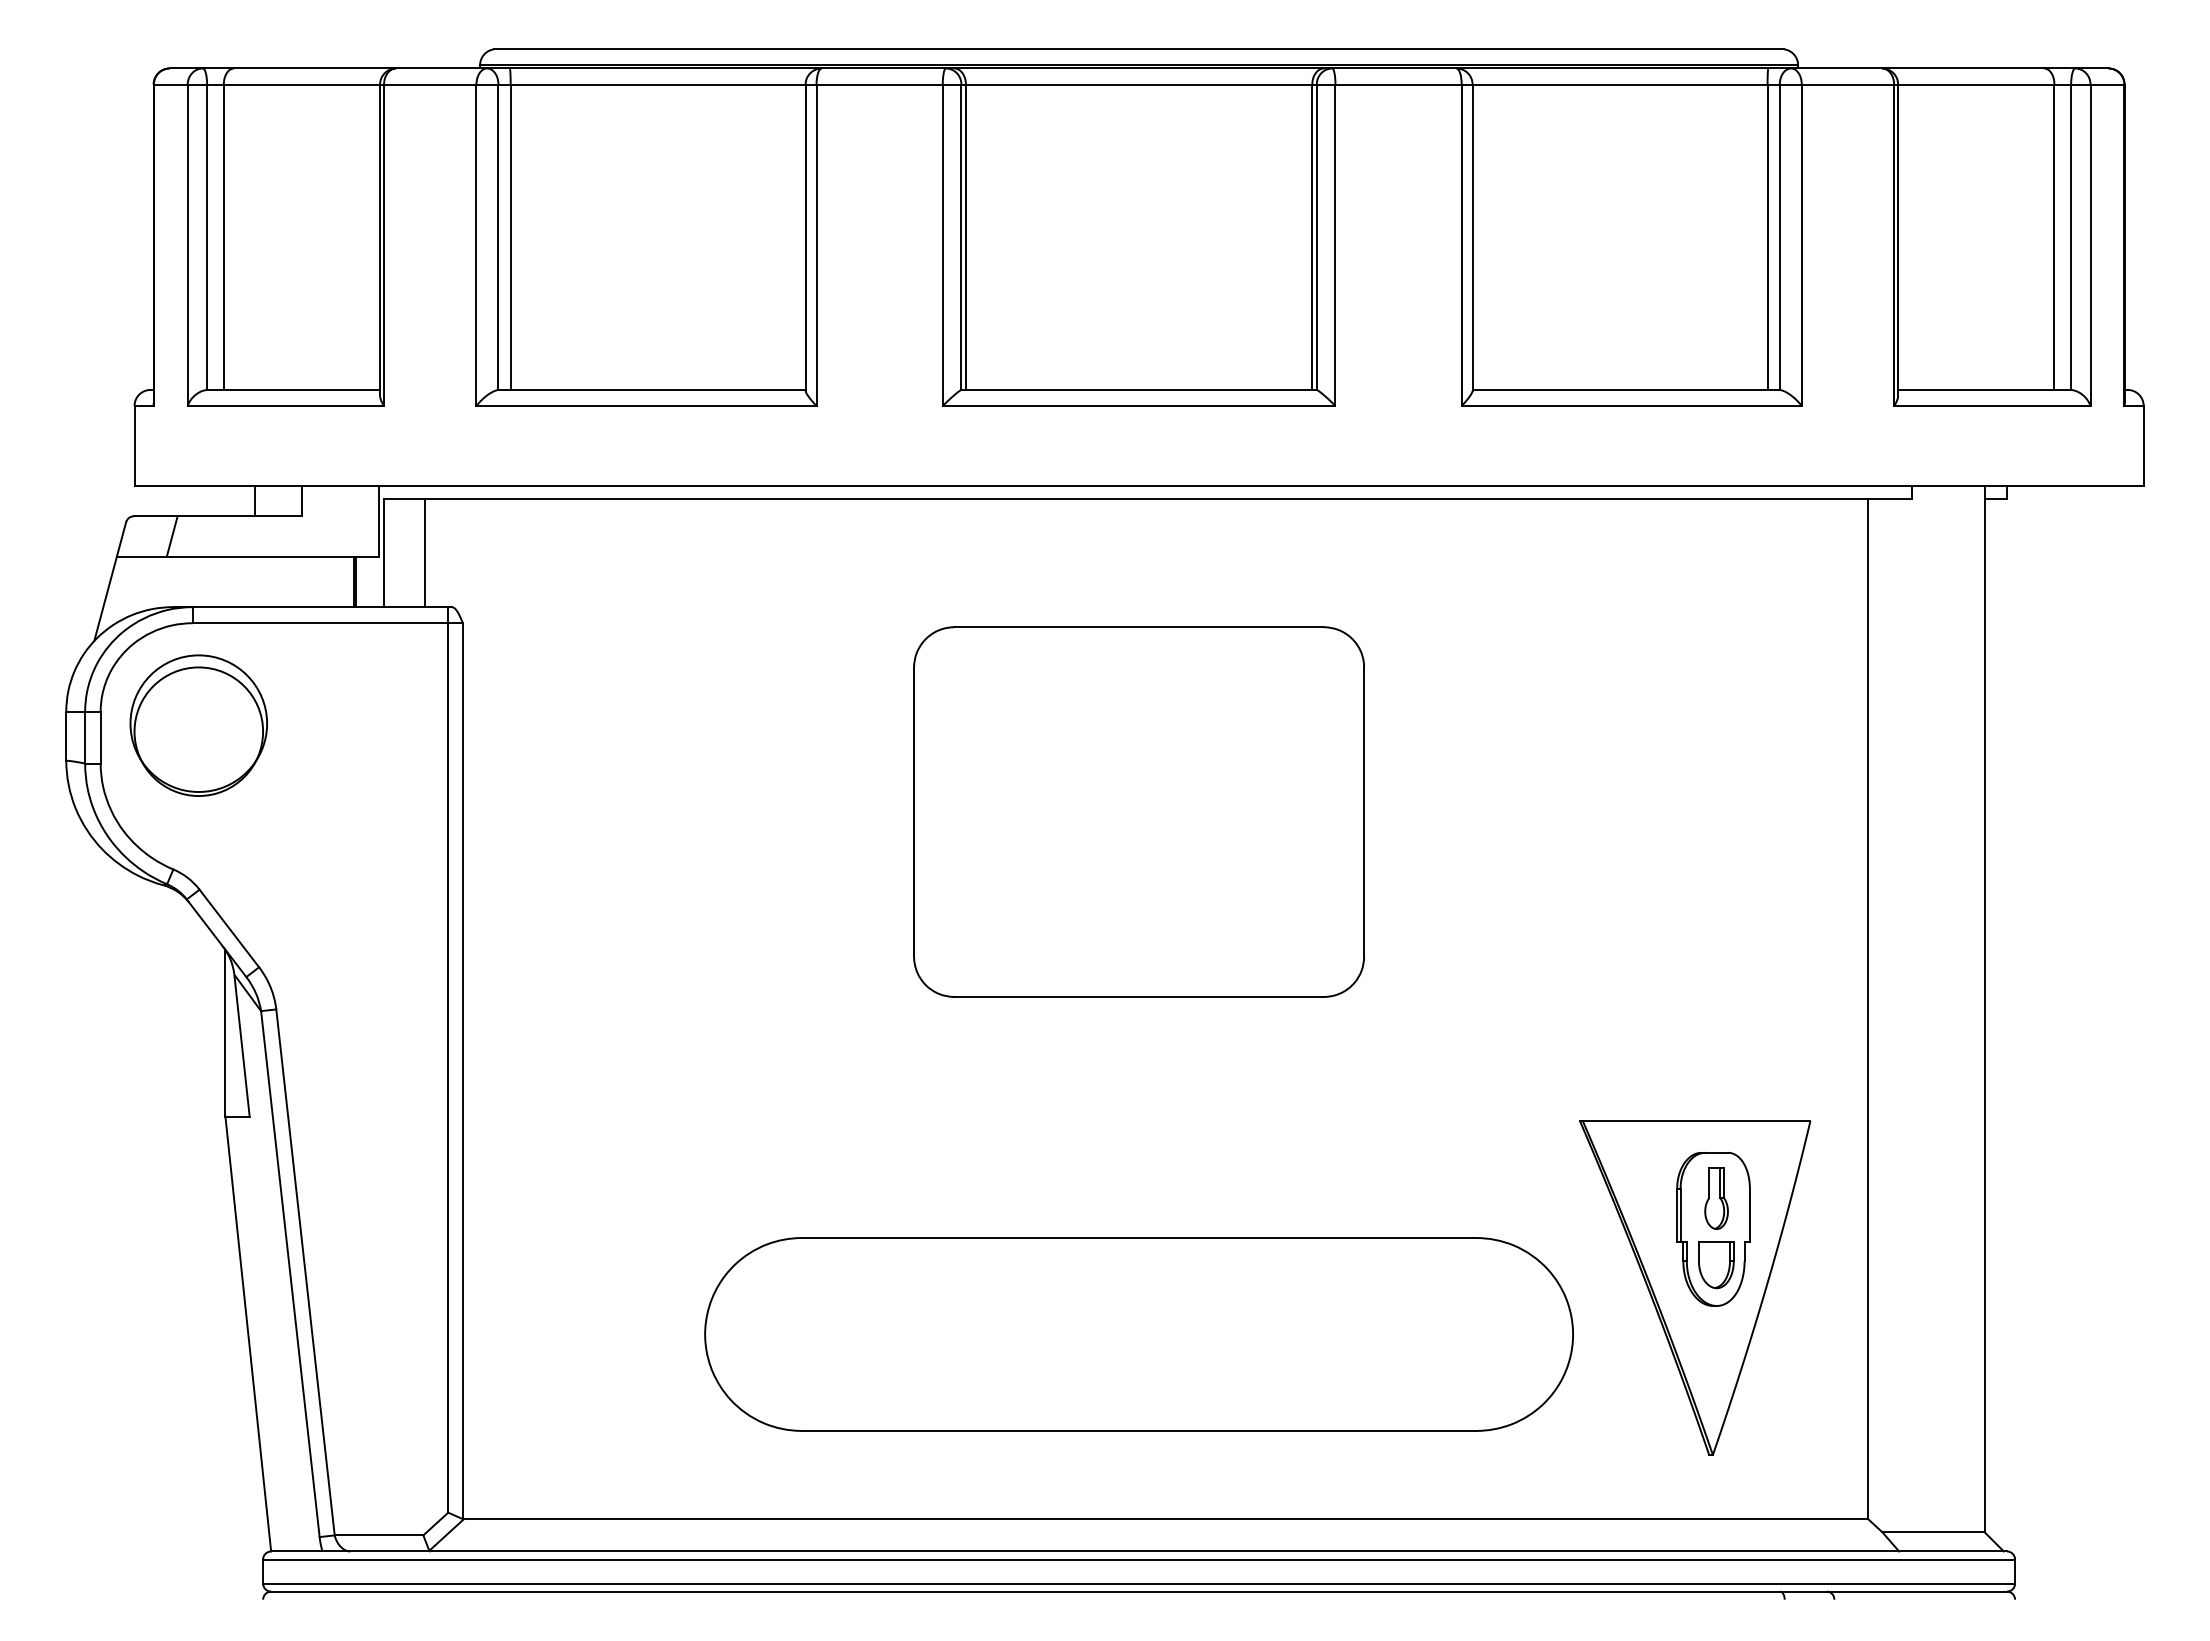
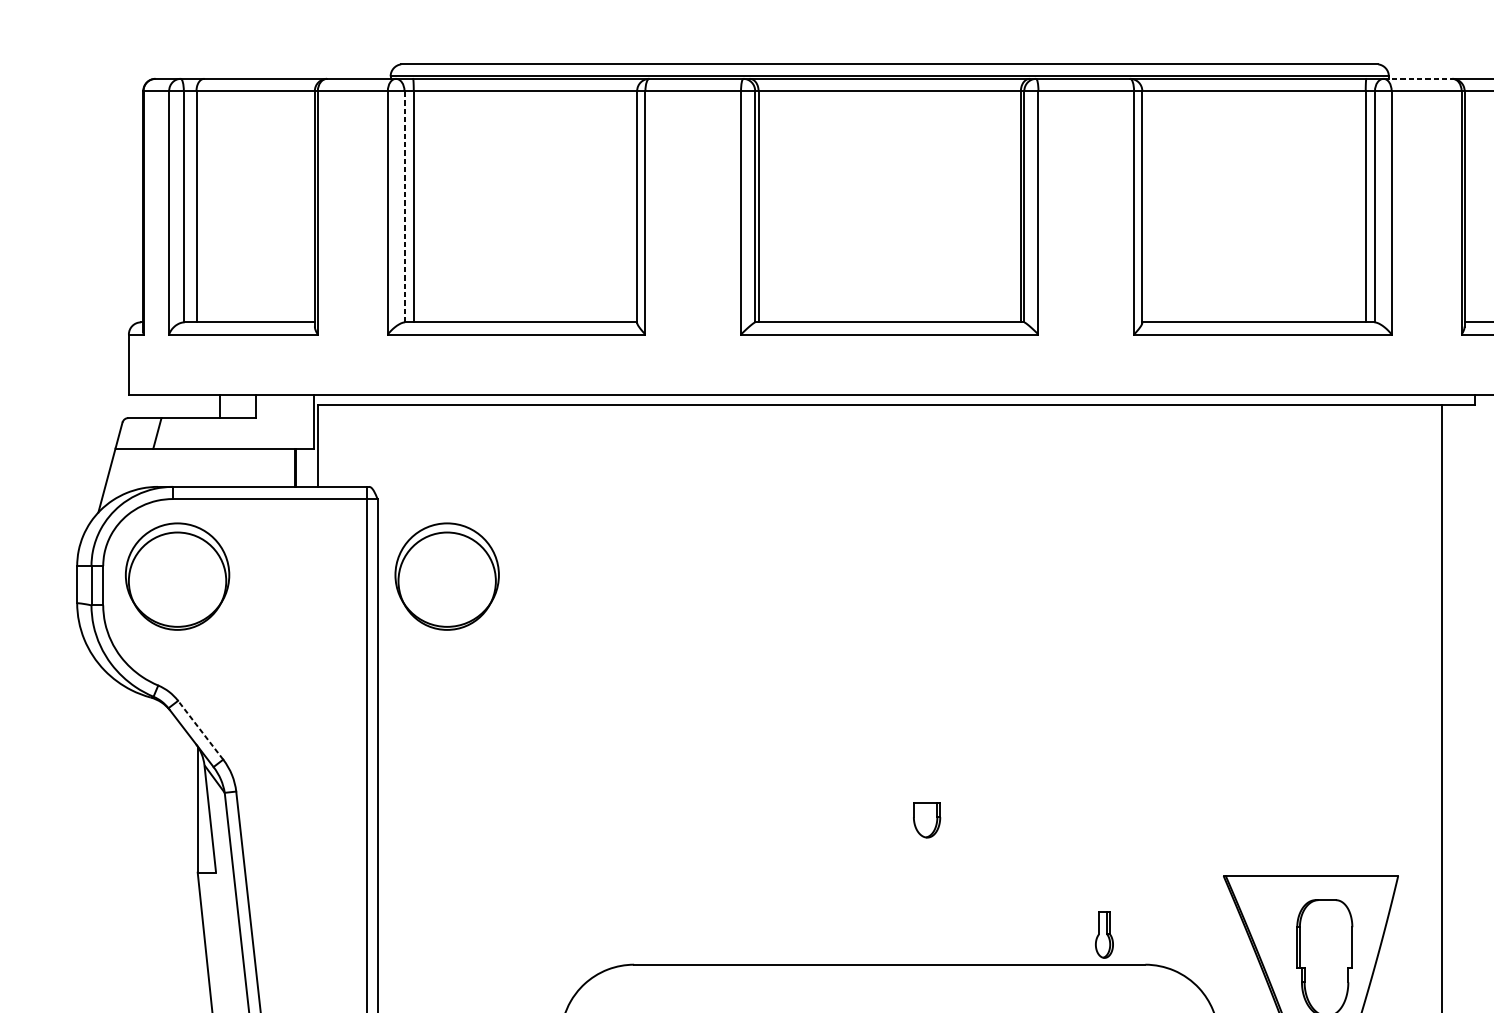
line: (1837, 68) -> (1418, 78), solid -> dashed
line: (498, 237) -> (404, 206), solid -> dashed
line: (424, 552) -> (348, 445), removed
part: (554, 725) -> (446, 576), added
part: (1138, 811) -> (889, 641), removed
line: (229, 928) -> (200, 730), solid -> dashed
part: (1716, 1198) -> (1104, 934), moved
part: (1716, 1265) -> (927, 820), moved

